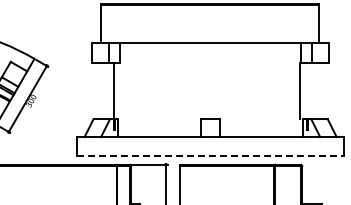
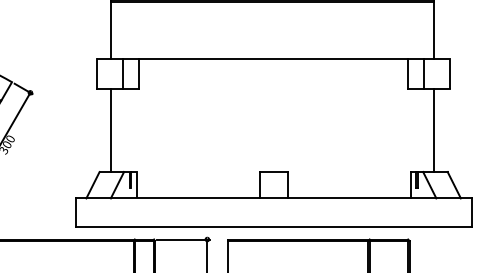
line: (114, 91) -> (111, 130), moved
line: (299, 91) -> (433, 130), moved
line: (211, 156) -> (274, 227), dashed -> solid

